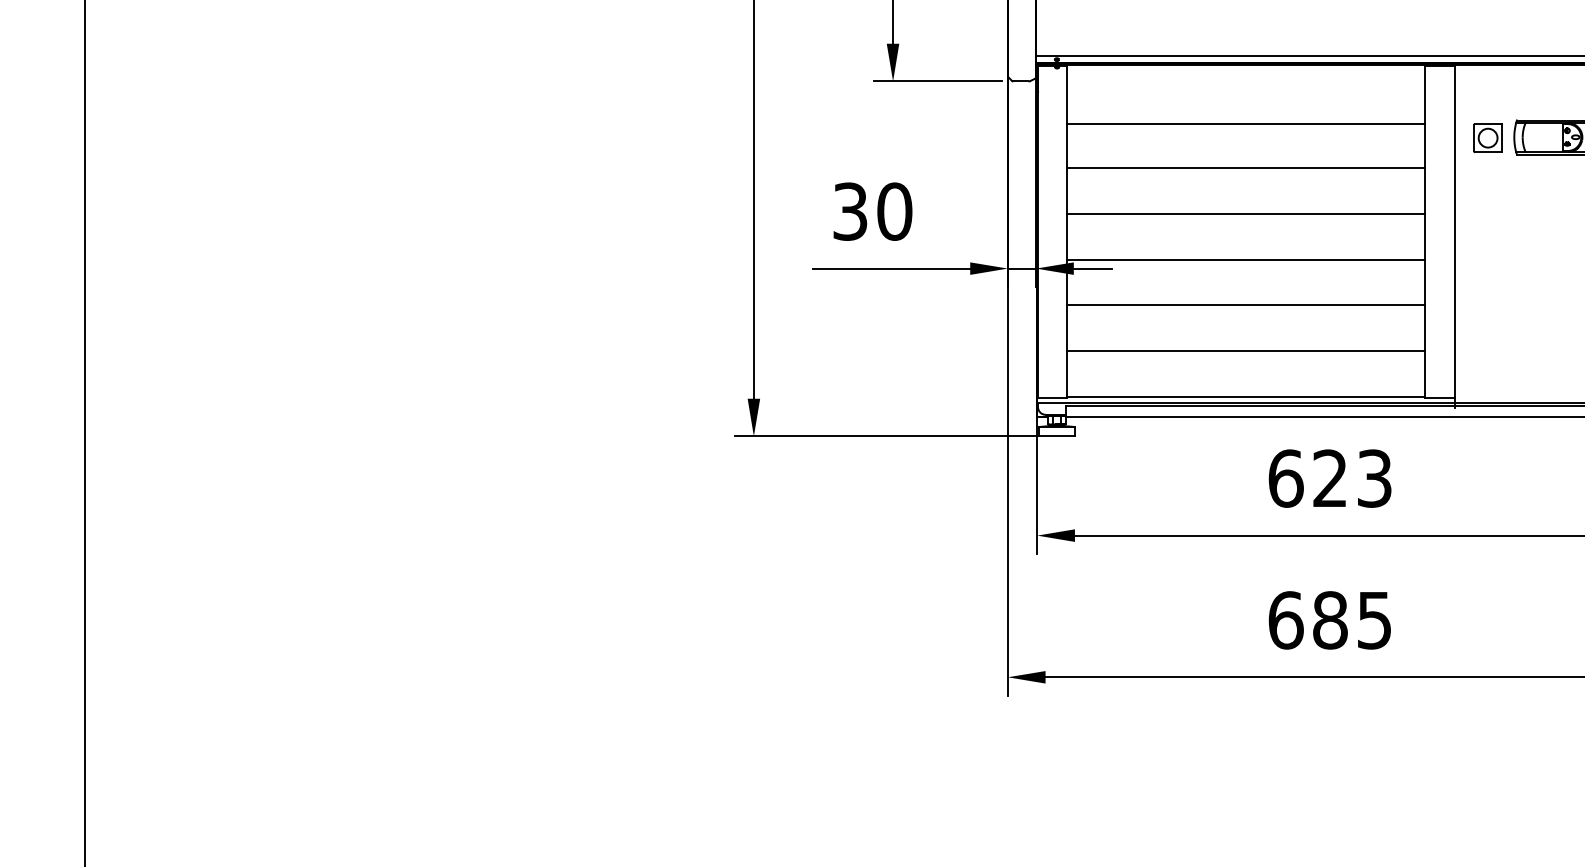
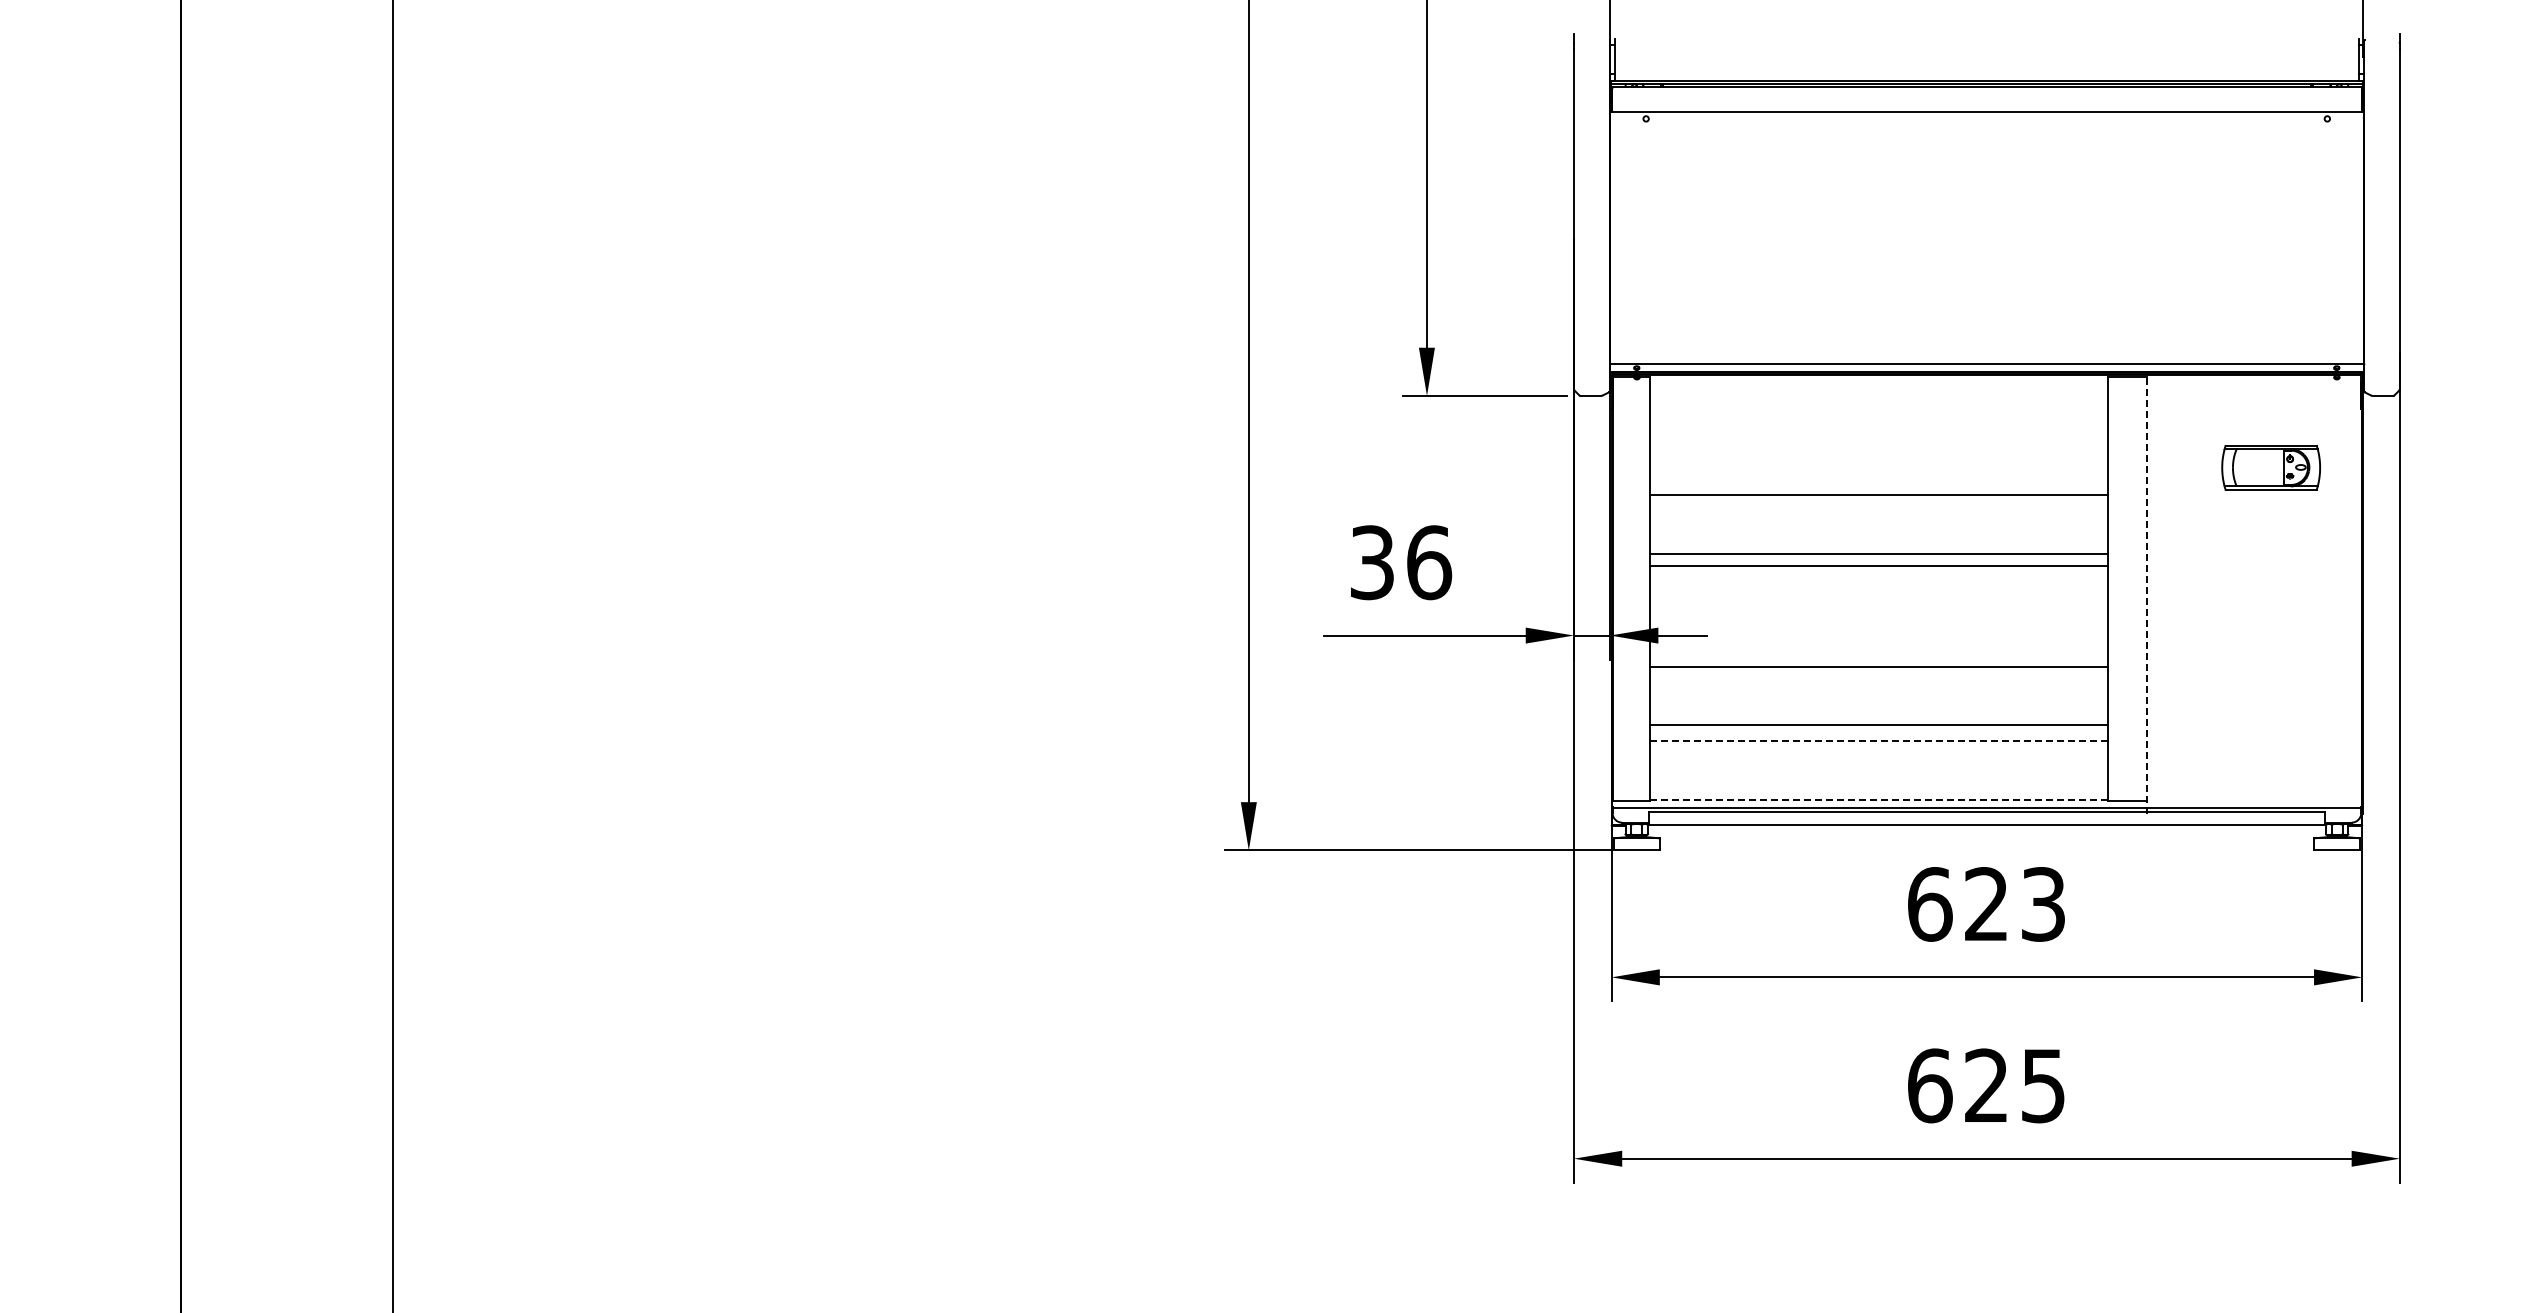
line: (1245, 124) -> (1878, 494), moved
part: (1487, 138) -> (2188, 468), removed
line: (1245, 168) -> (1878, 554), moved
text: (895, 211) -> (1429, 562), 30 -> 36
line: (1455, 235) -> (2146, 593), solid -> dashed
line: (1245, 259) -> (1878, 667), moved
line: (1245, 305) -> (1878, 724), moved
line: (1245, 351) -> (1878, 741), solid -> dashed
line: (1245, 396) -> (1878, 799), solid -> dashed
text: (1330, 620) -> (1986, 1085), 685 -> 625

